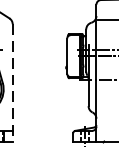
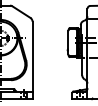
line: (12, 83) -> (32, 60), dashed -> solid

